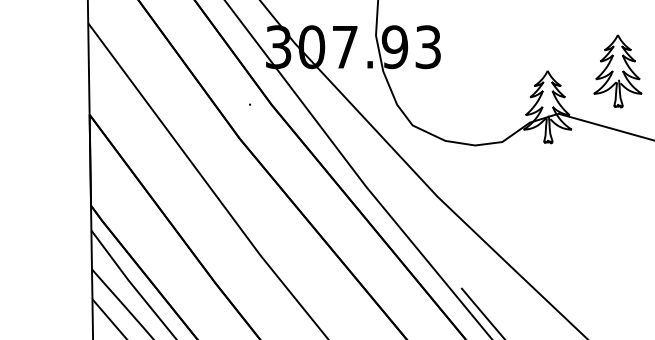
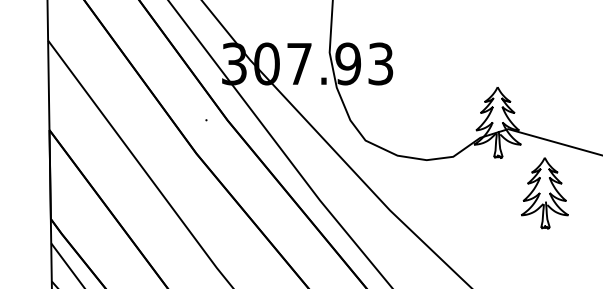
part: (617, 71) -> (544, 193), moved

